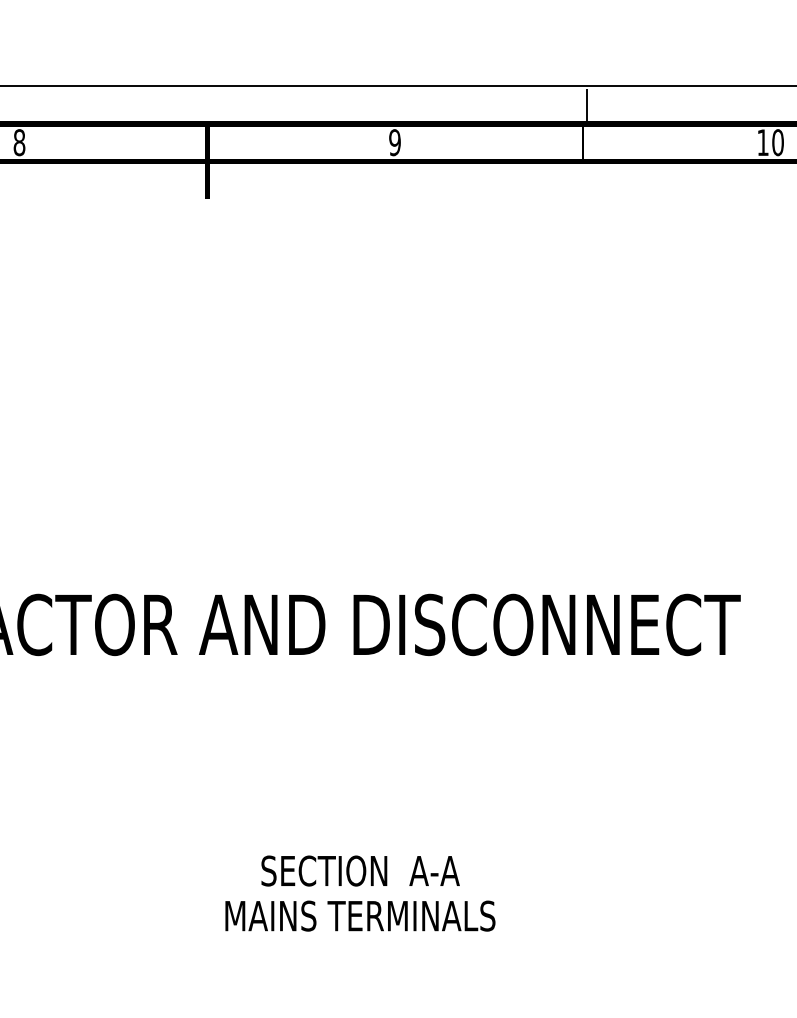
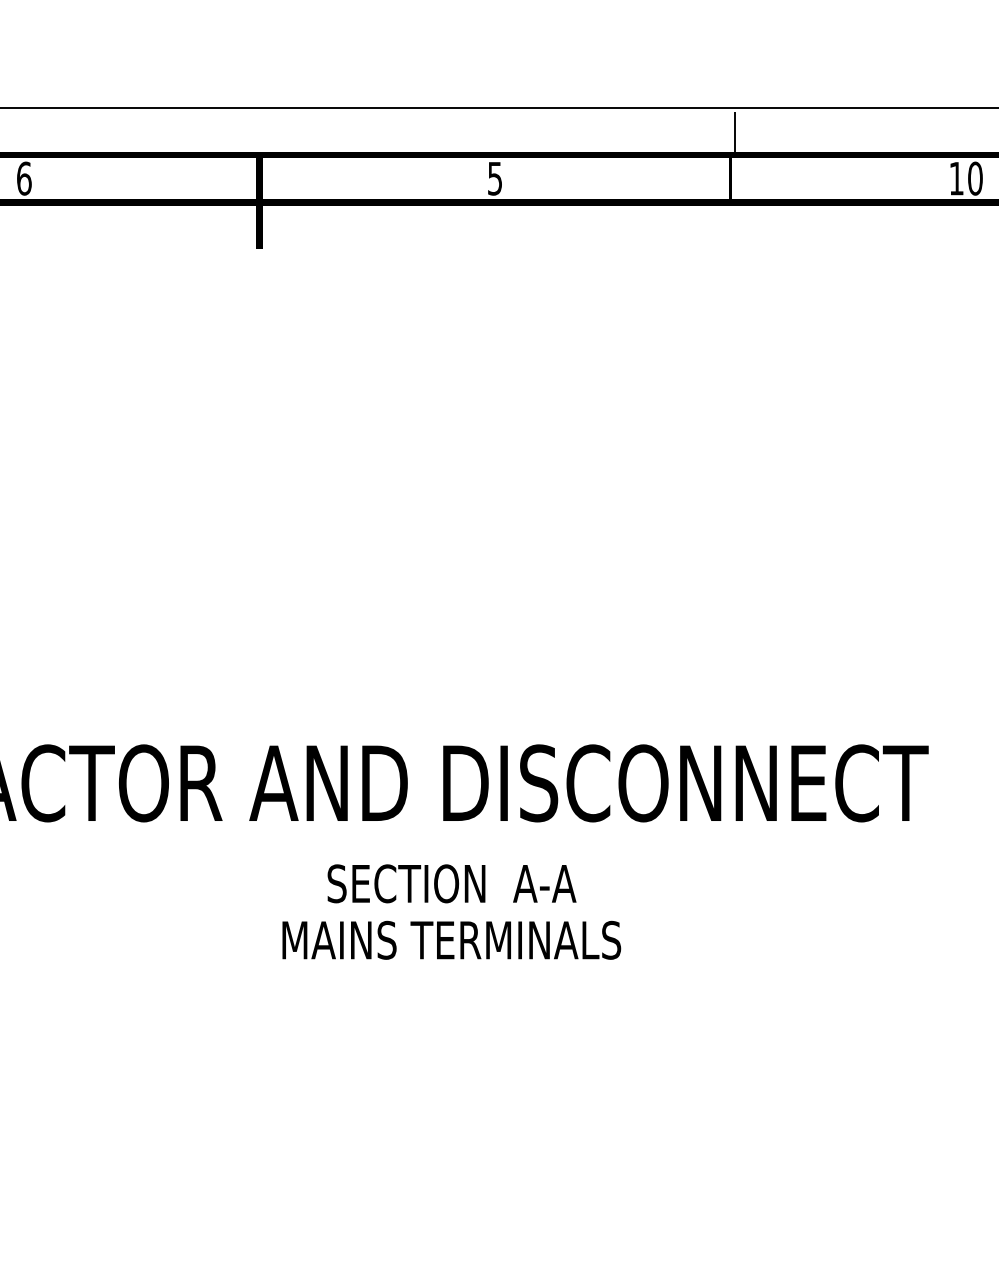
text: (19, 142) -> (24, 178), 8 -> 6
text: (394, 142) -> (494, 178), 9 -> 5
text: (360, 893) -> (451, 911), moved

